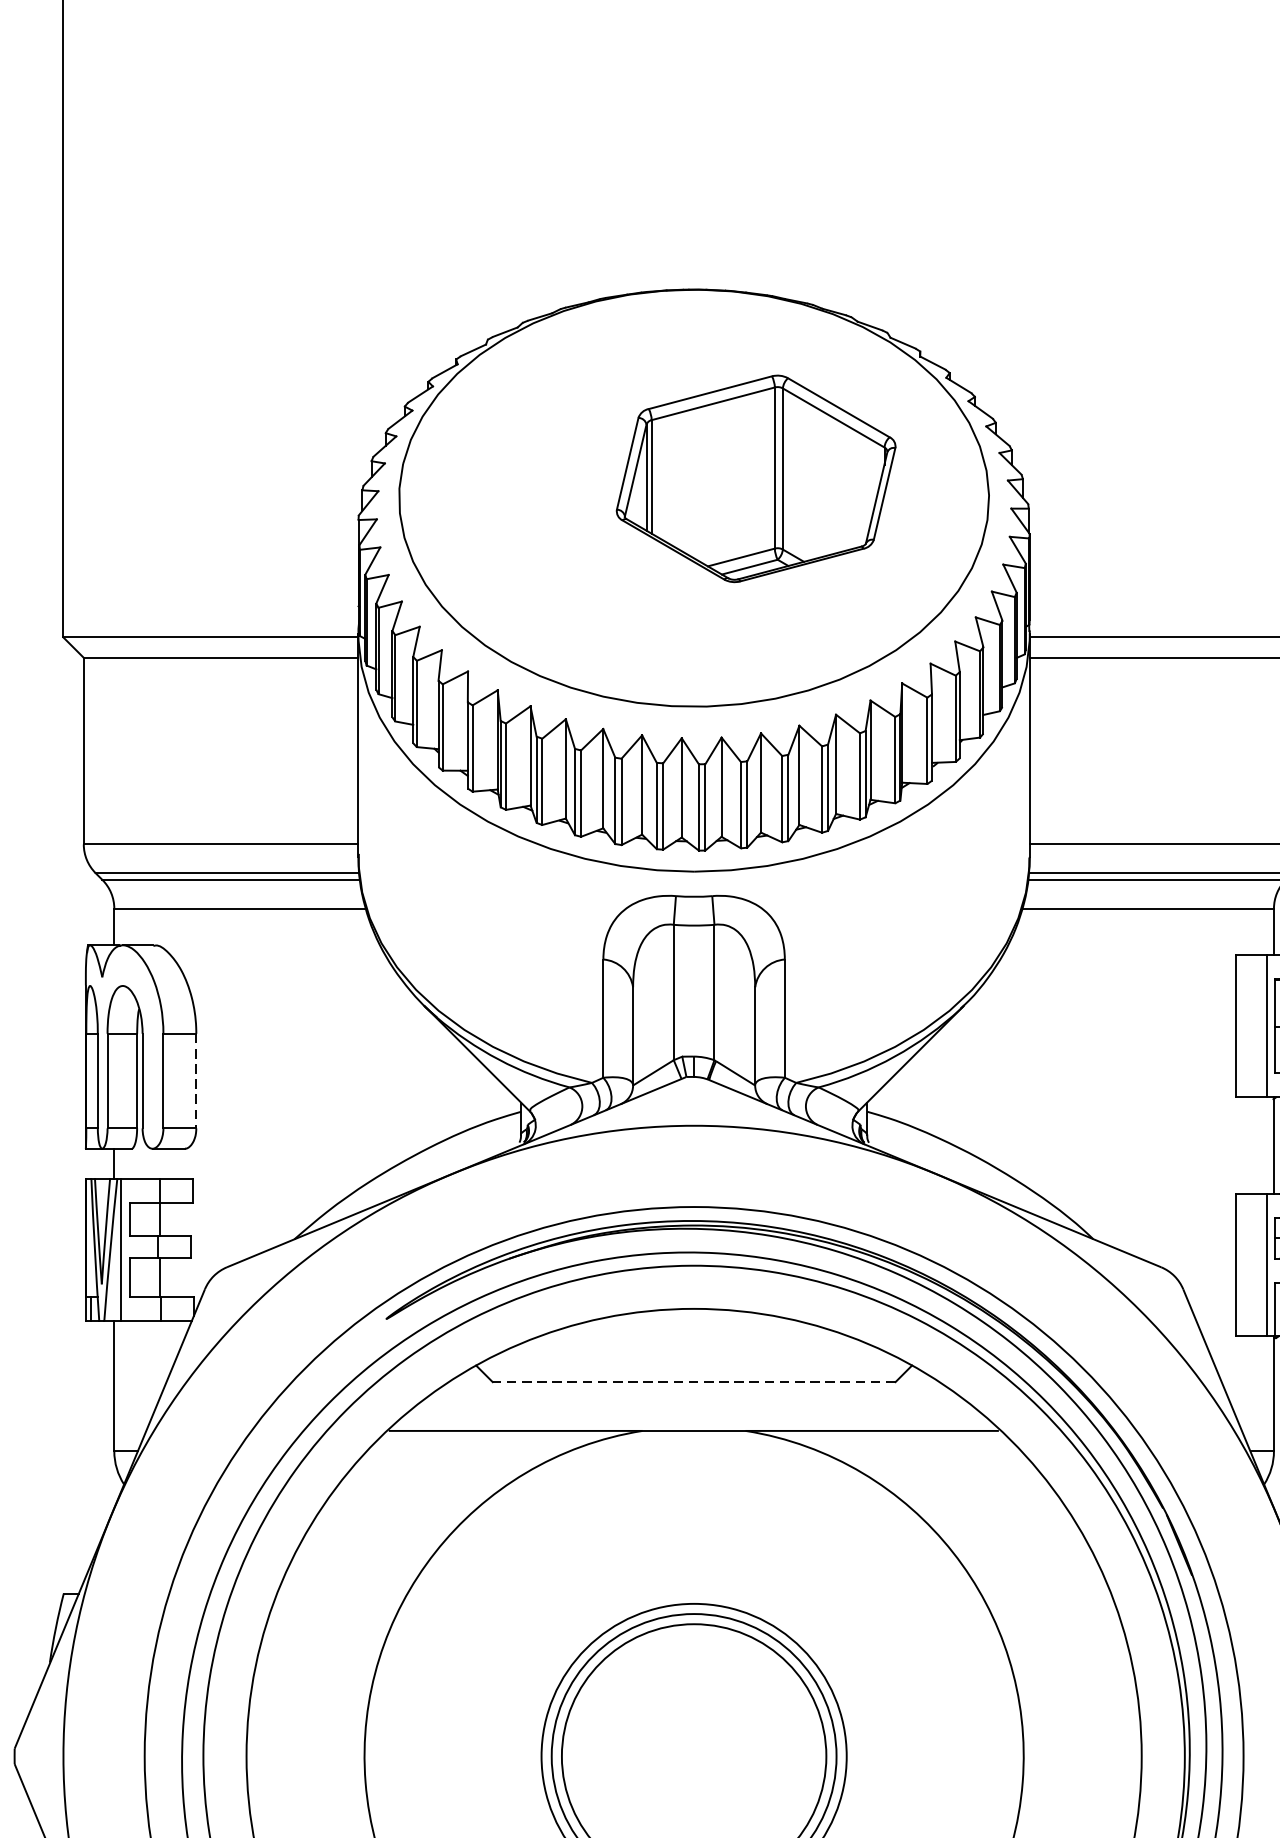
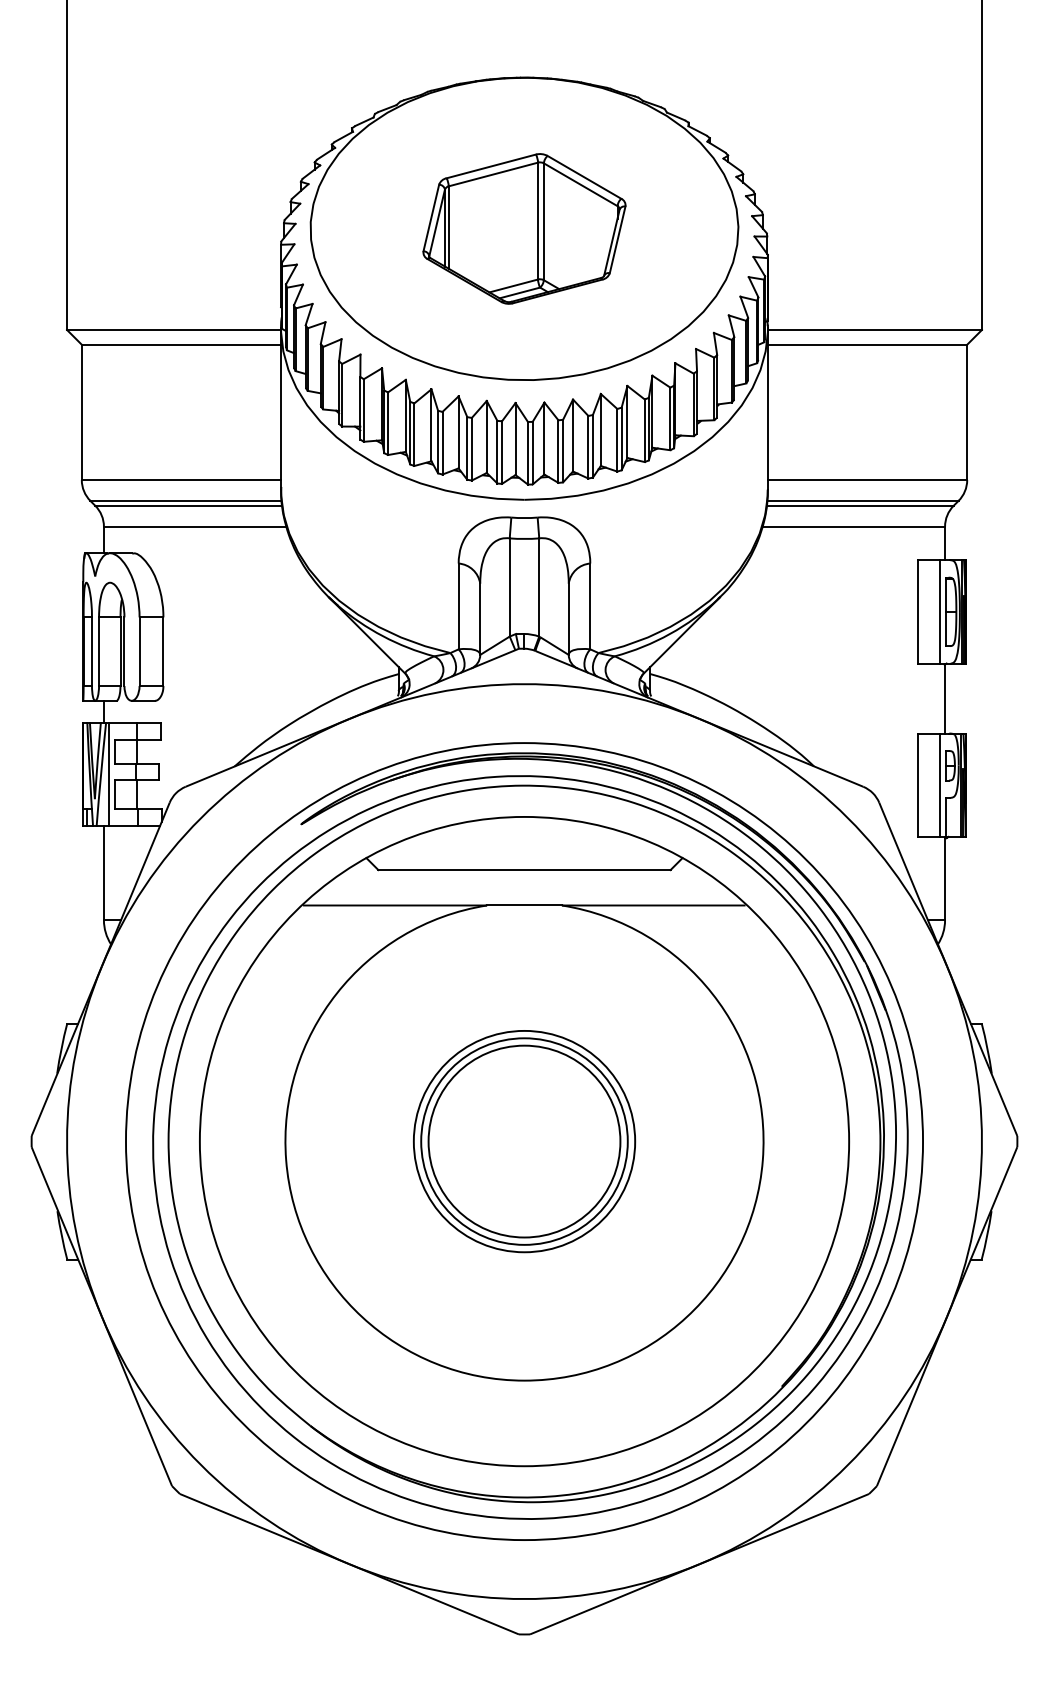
part: (756, 478) -> (524, 228), moved
line: (196, 1082) -> (163, 652), dashed -> solid
line: (694, 1382) -> (524, 870), dashed -> solid

